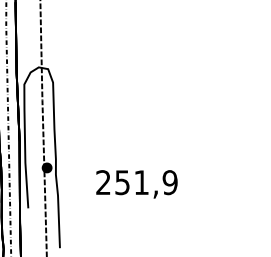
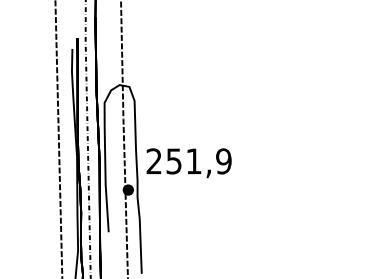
text: (136, 184) -> (188, 163), moved

